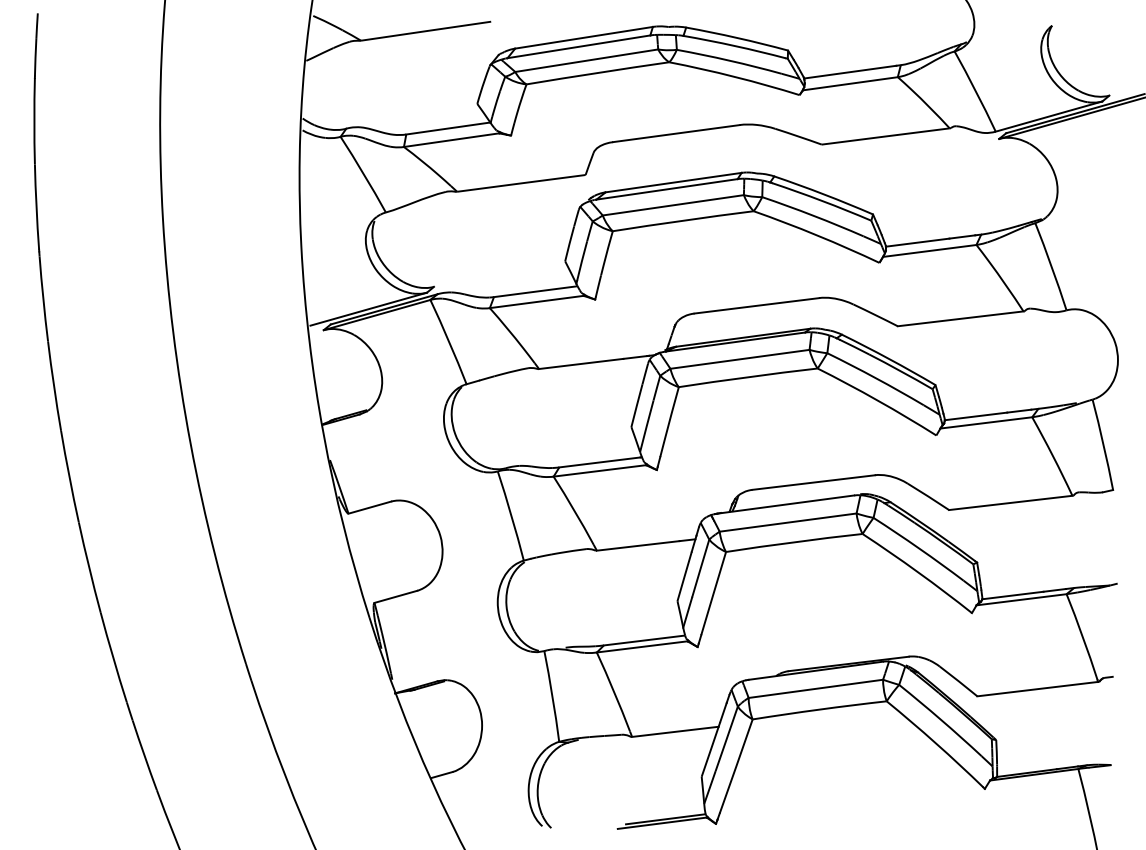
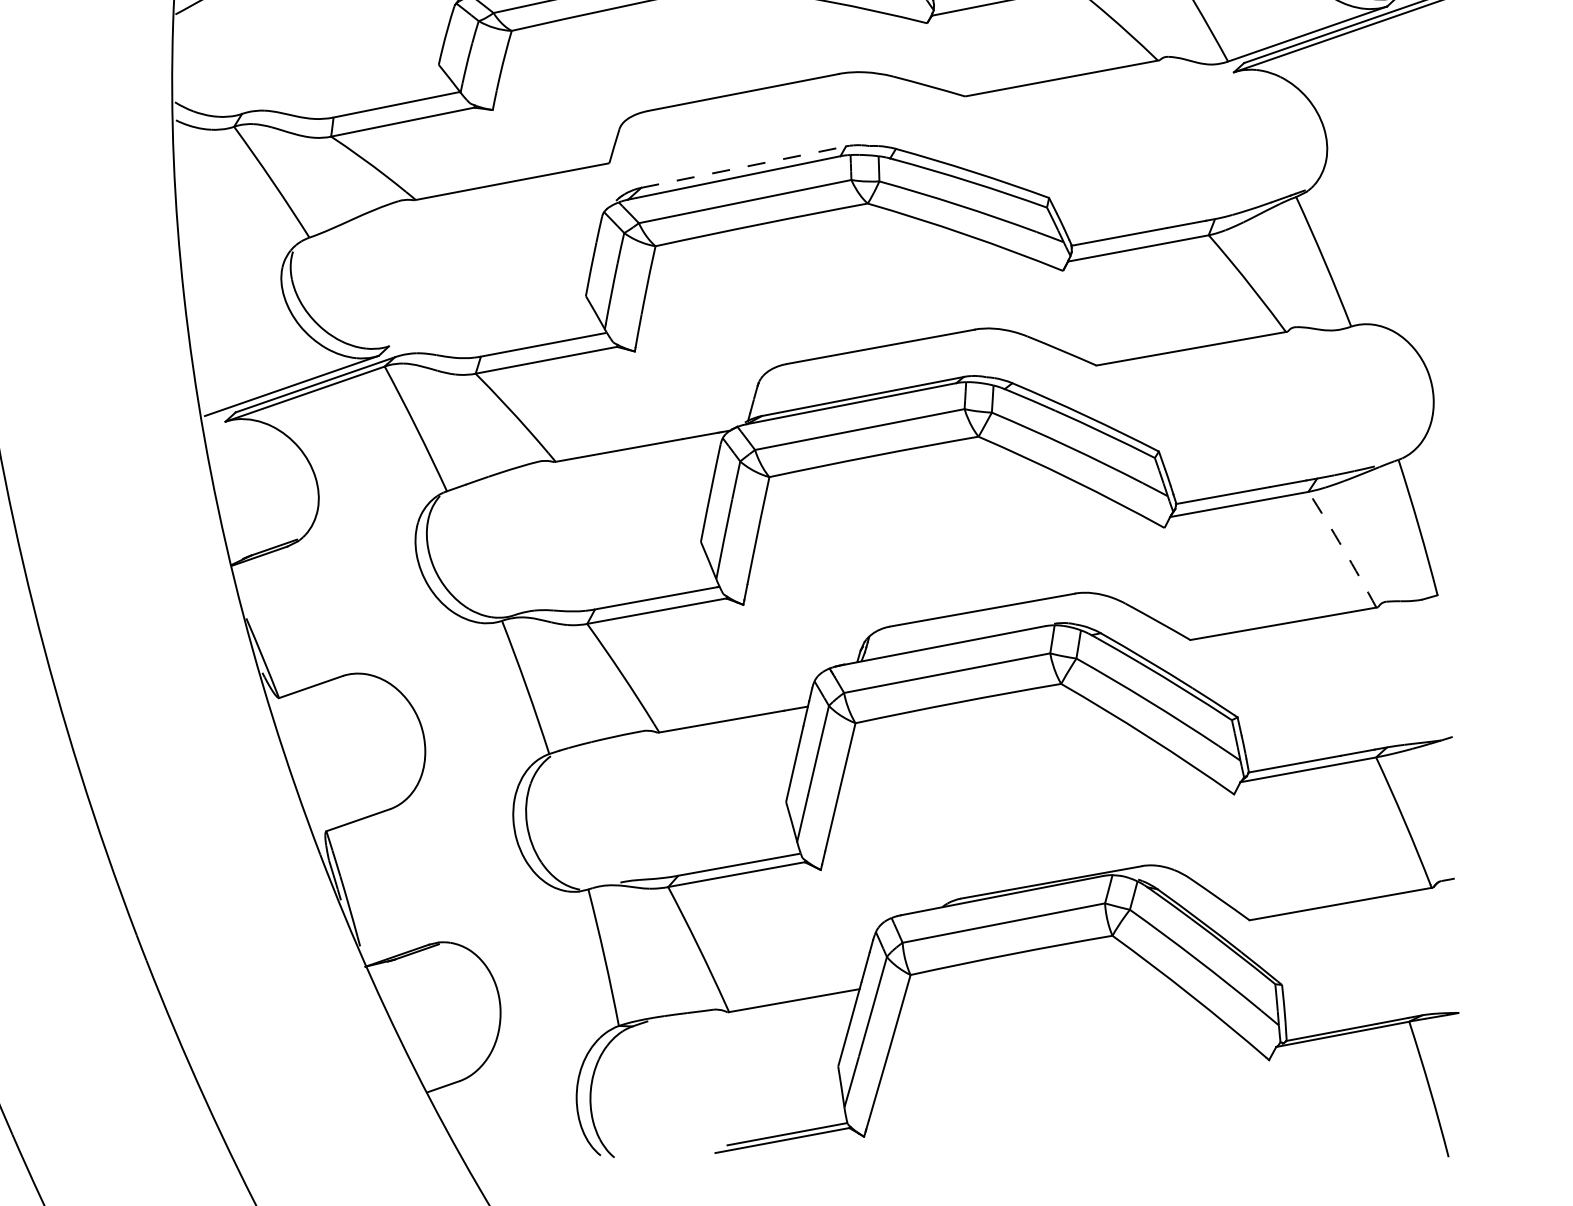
line: (673, 182) -> (743, 166), solid -> dashed
arc: (1053, 456) -> (1344, 549), solid -> dashed

